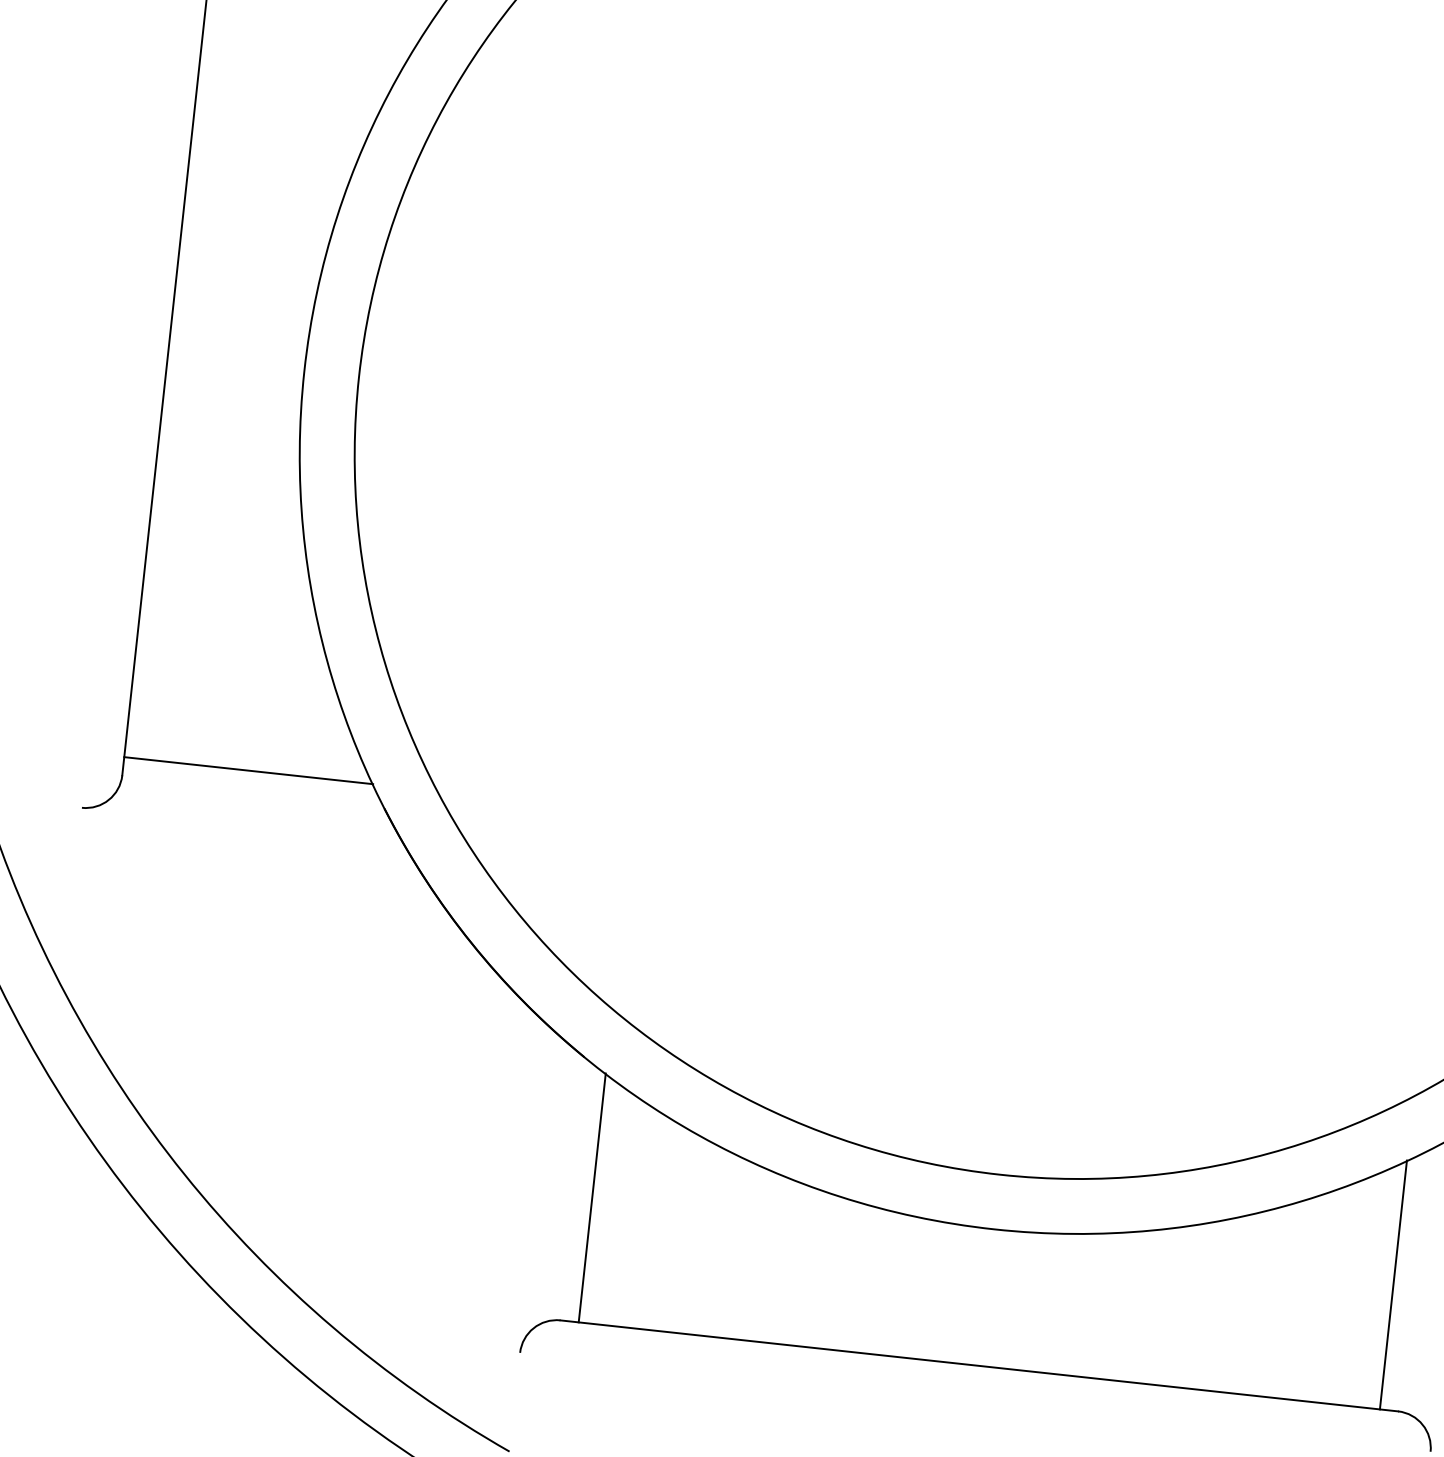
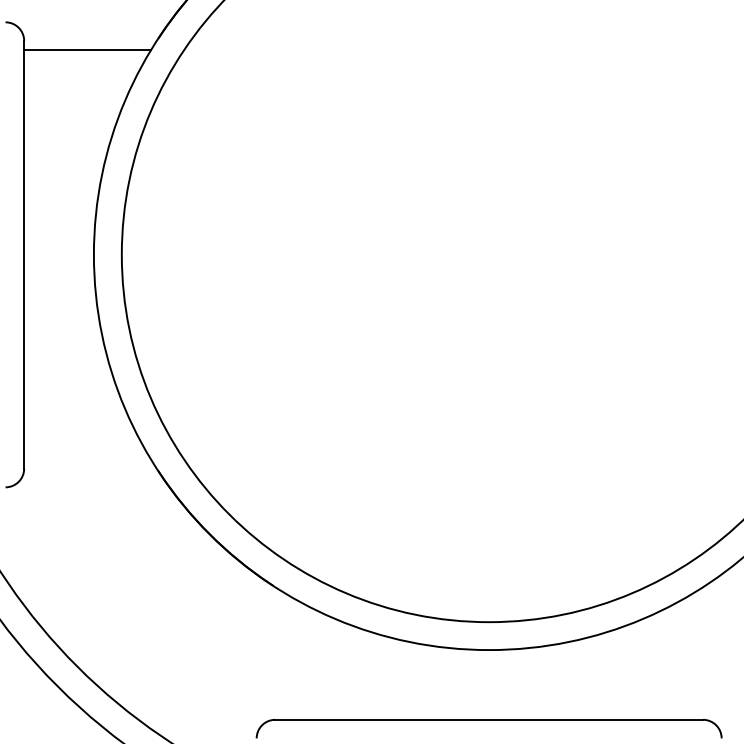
line: (248, 770) -> (87, 459), removed
line: (592, 1196) -> (284, 655), removed
line: (1393, 1283) -> (693, 655), removed

